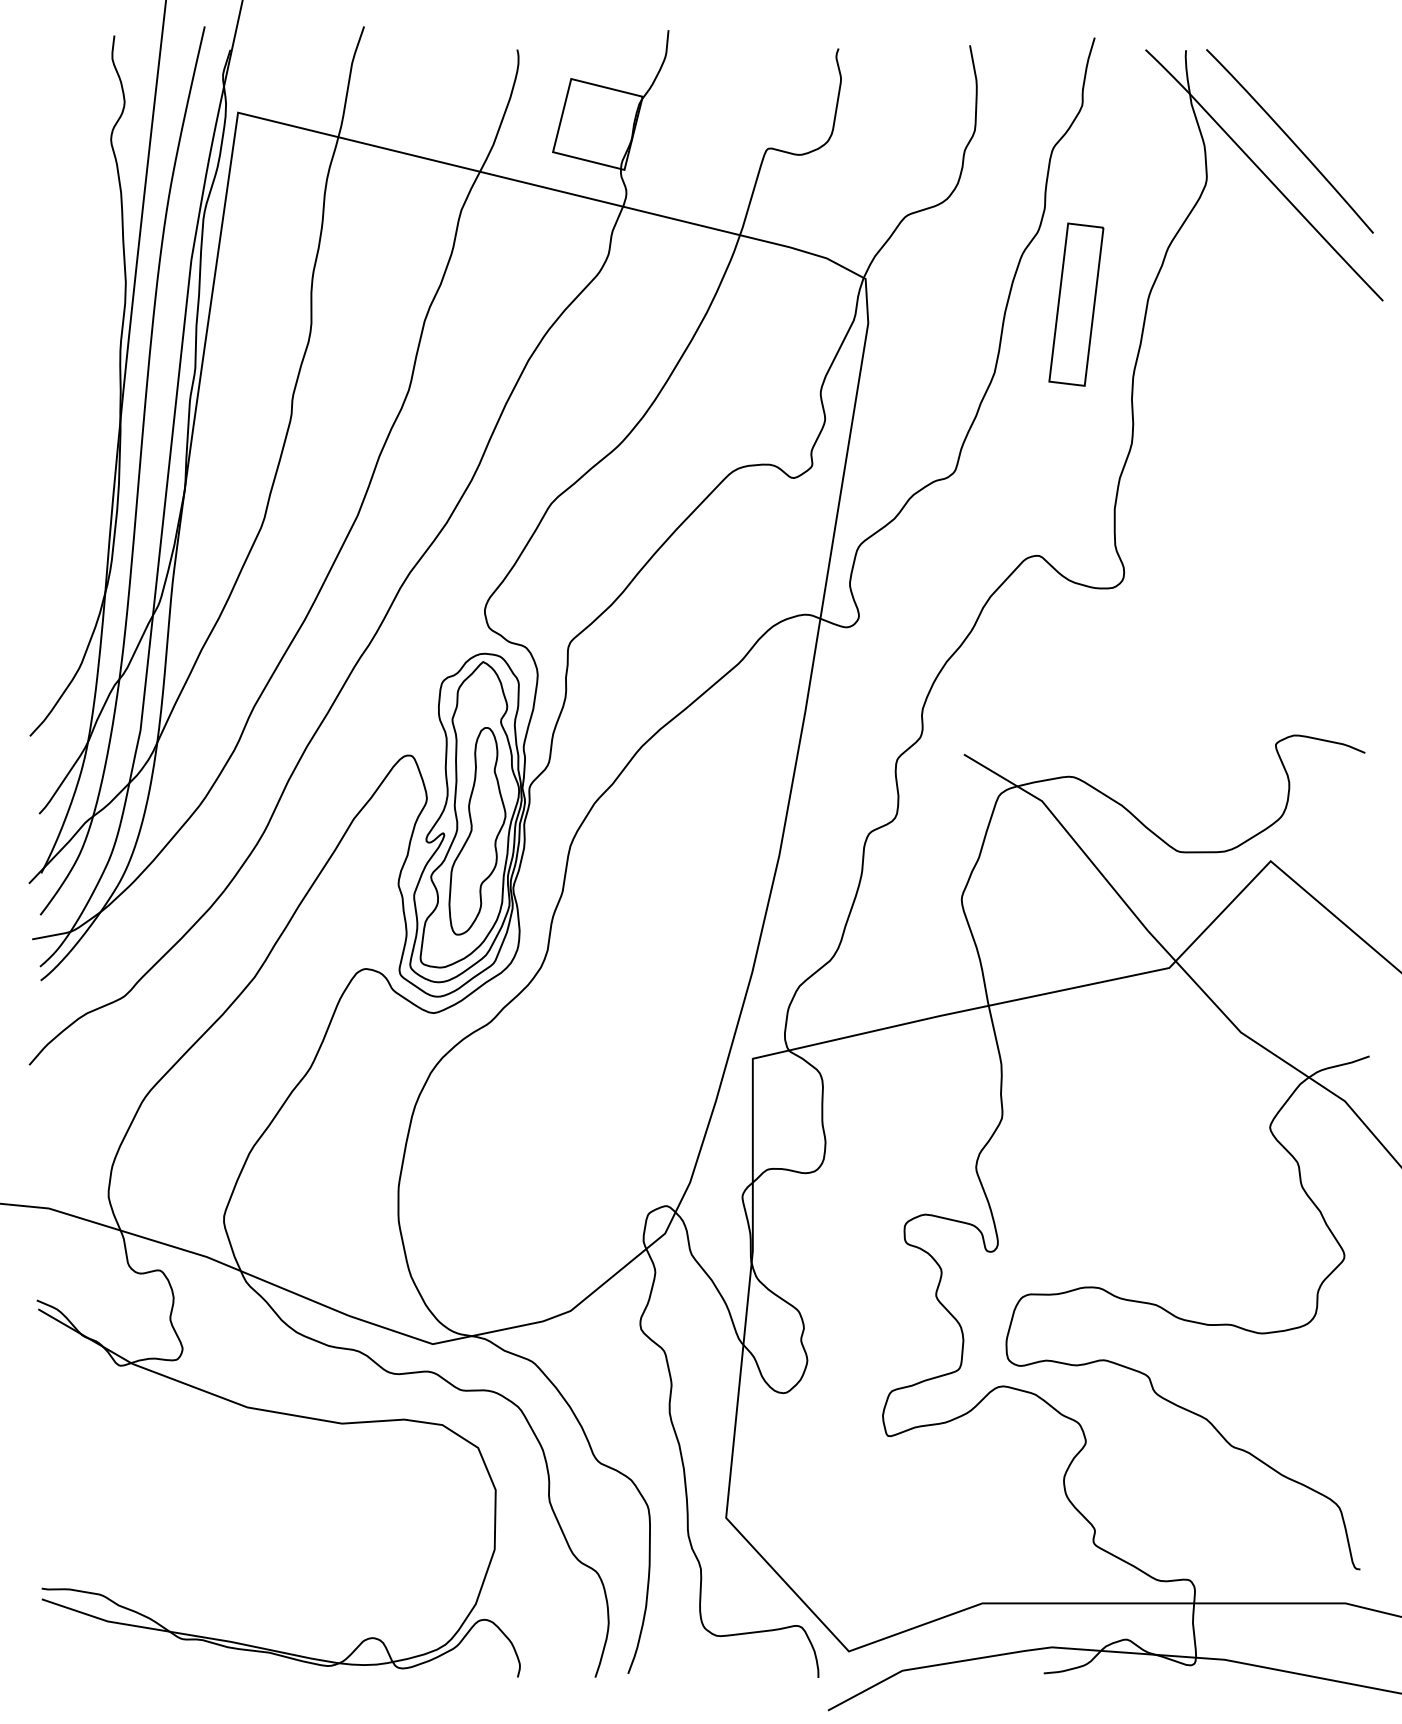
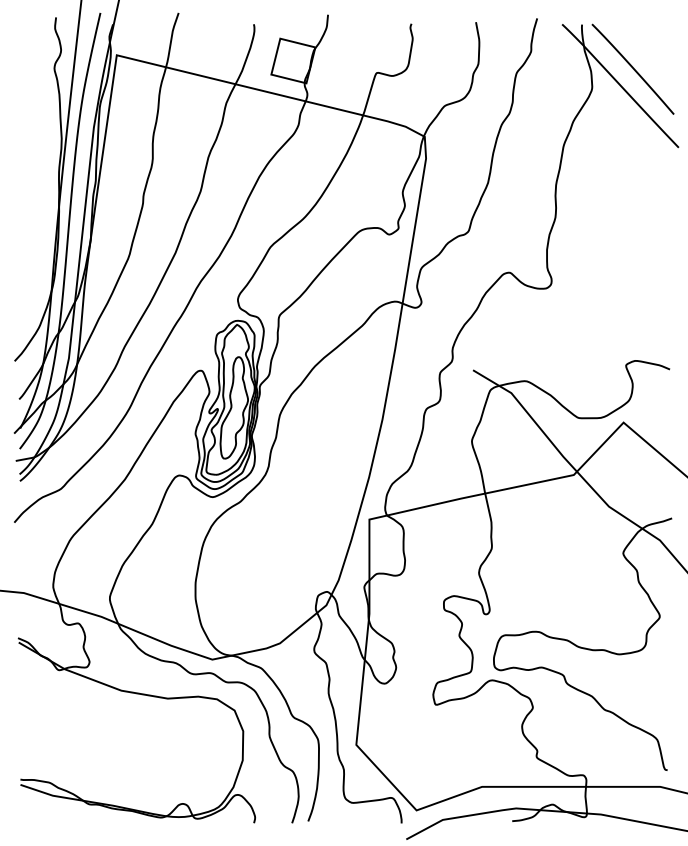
part: (1076, 304) -> (528, 149), removed

